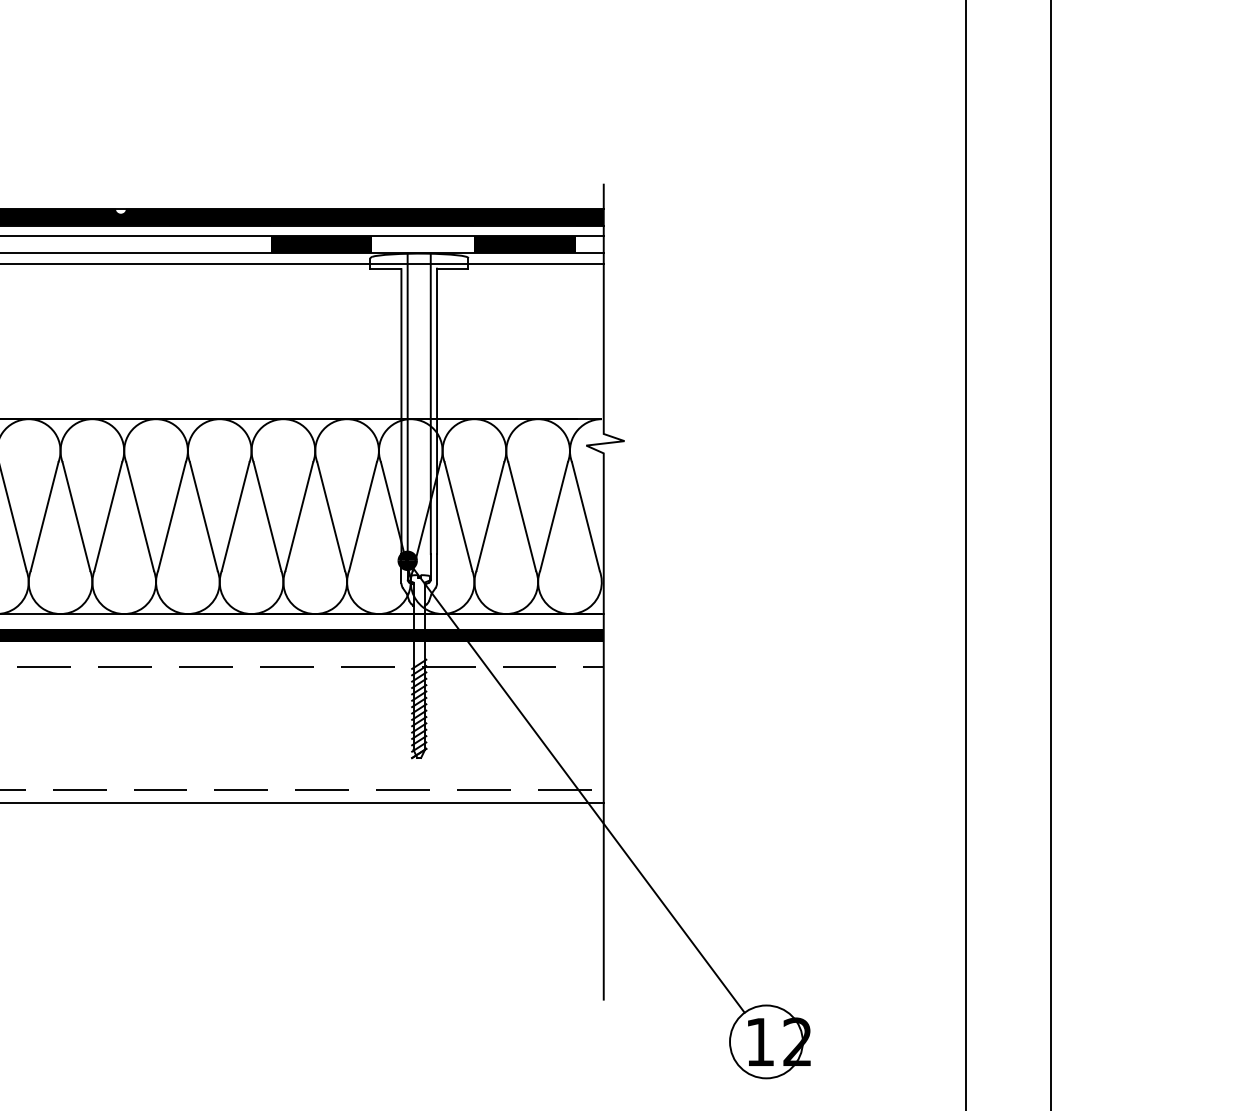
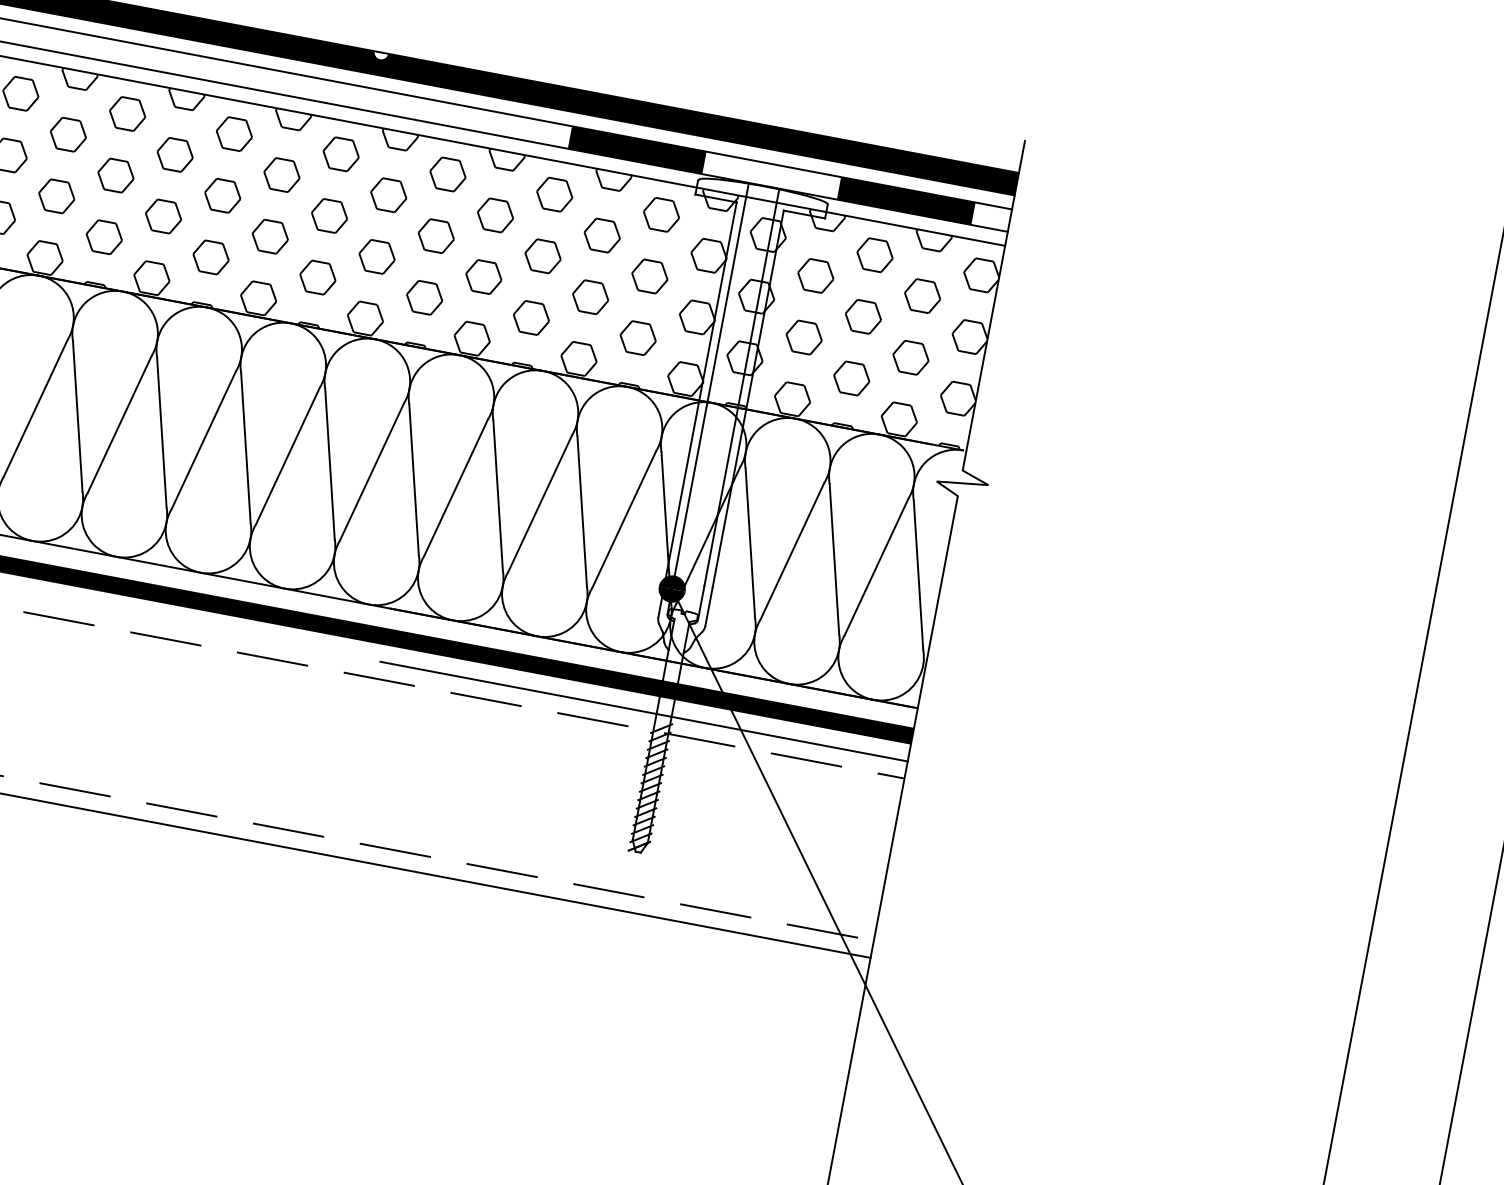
hatch: (307, 341) -> (594, 274), added
line: (403, 654) -> (643, 711), added

